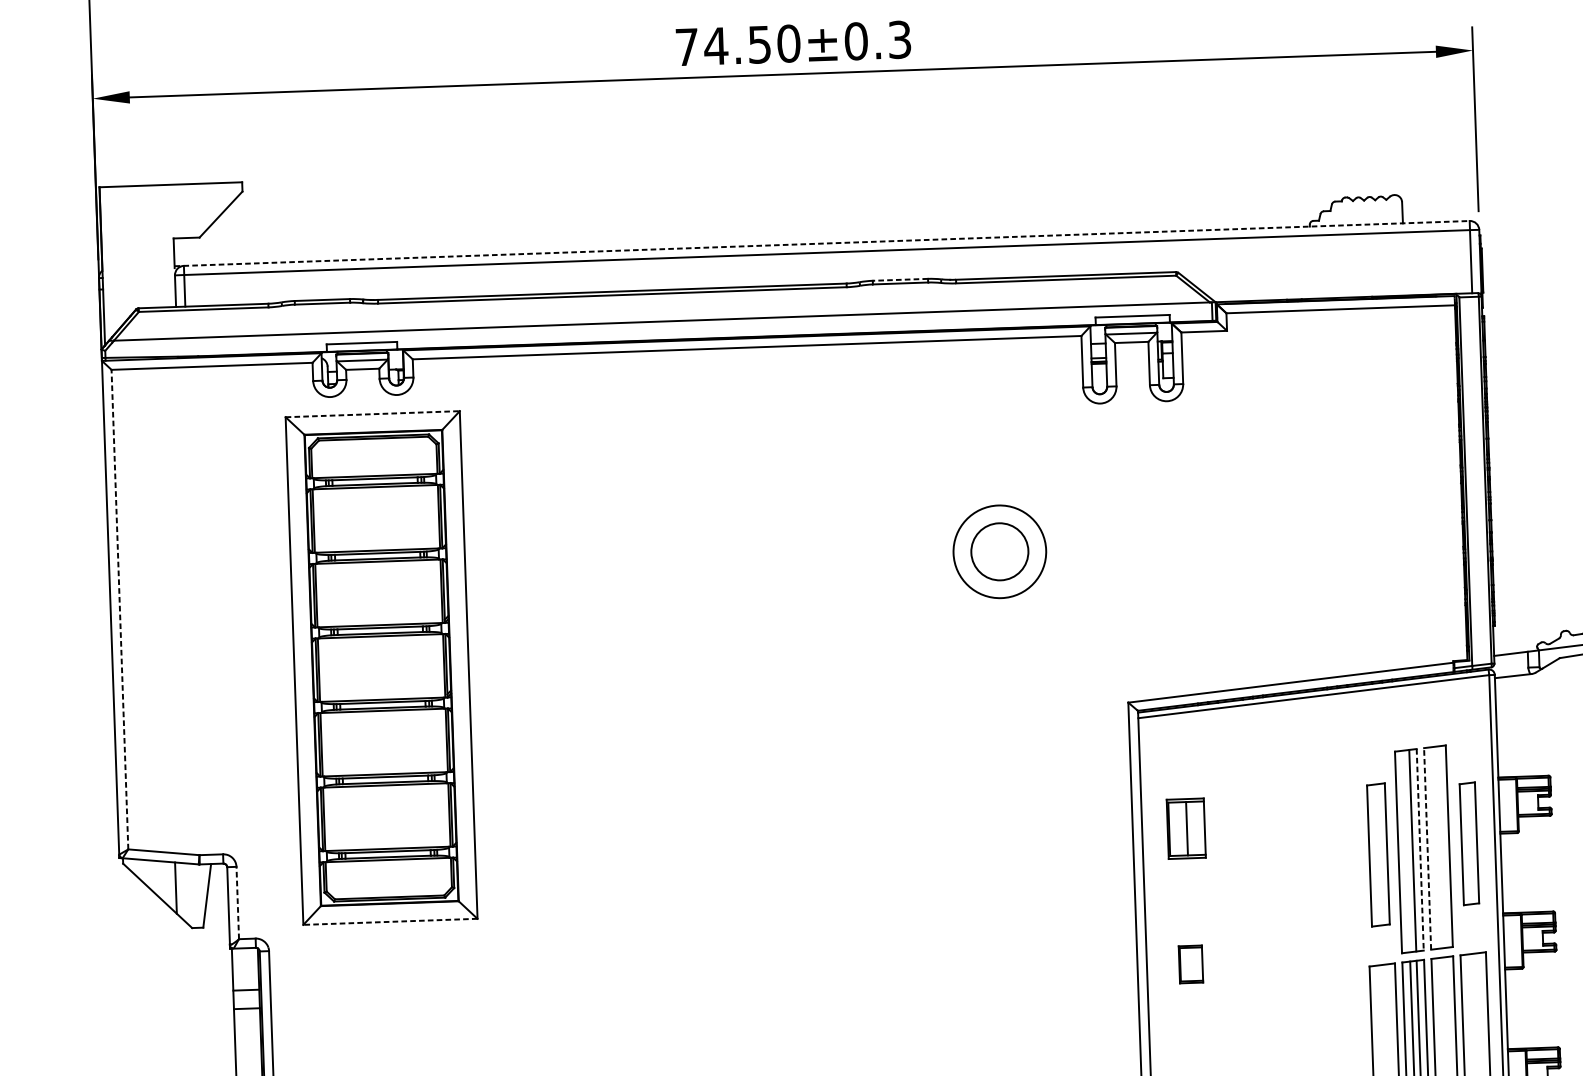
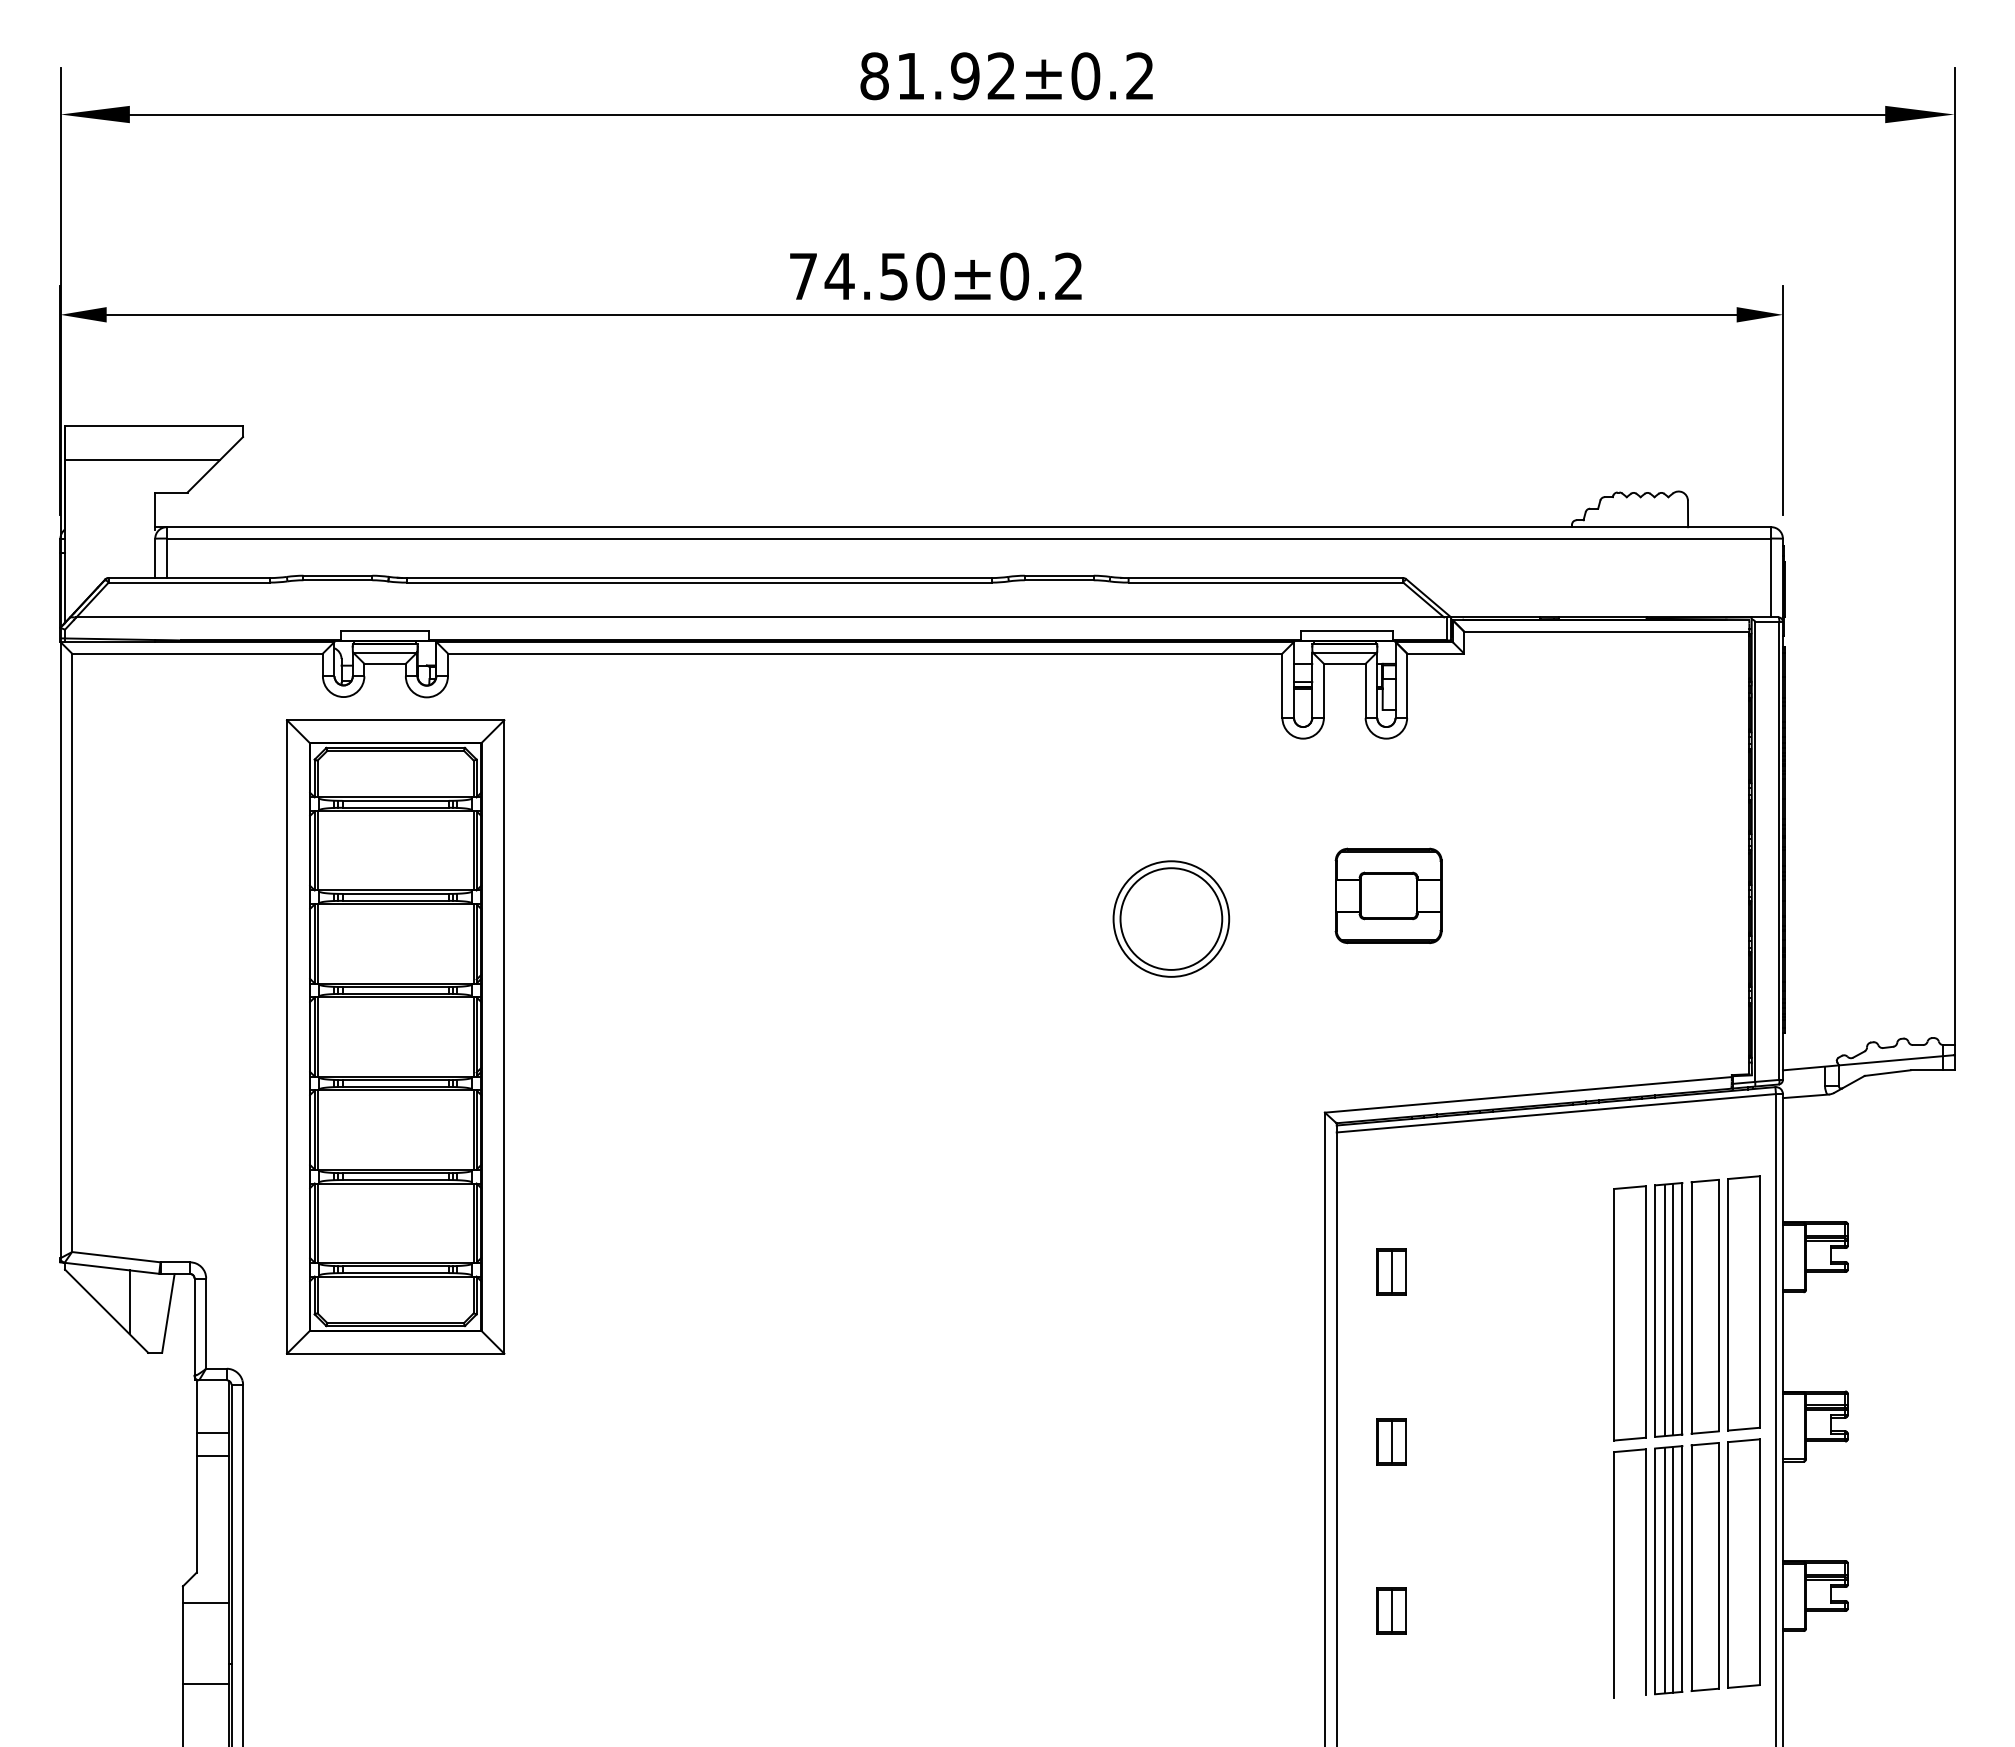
text: (899, 39) -> (1068, 276), 74.50±0.3 -> 74.50±0.2
line: (162, 213) -> (142, 460), added
line: (822, 243) -> (963, 527), dashed -> solid
line: (899, 279) -> (1058, 575), dashed -> solid
line: (372, 414) -> (395, 720), dashed -> solid
part: (1173, 526) -> (1388, 895), added
circle: (999, 551) -> (1171, 918), size x1.43
line: (120, 609) -> (72, 952), dashed -> solid
part: (1186, 828) -> (1391, 1271), size x0.62
part: (1469, 843) -> (1743, 1303), size x1.67
line: (1427, 848) -> (1691, 1307), dashed -> solid
line: (1420, 849) -> (1682, 1308), dashed -> solid
line: (1406, 851) -> (1665, 1310), added
part: (1378, 855) -> (1629, 1313), size x1.43
line: (238, 902) -> (206, 1323), dashed -> solid
line: (390, 921) -> (395, 1353), dashed -> solid
line: (1191, 964) -> (1392, 1441), added

